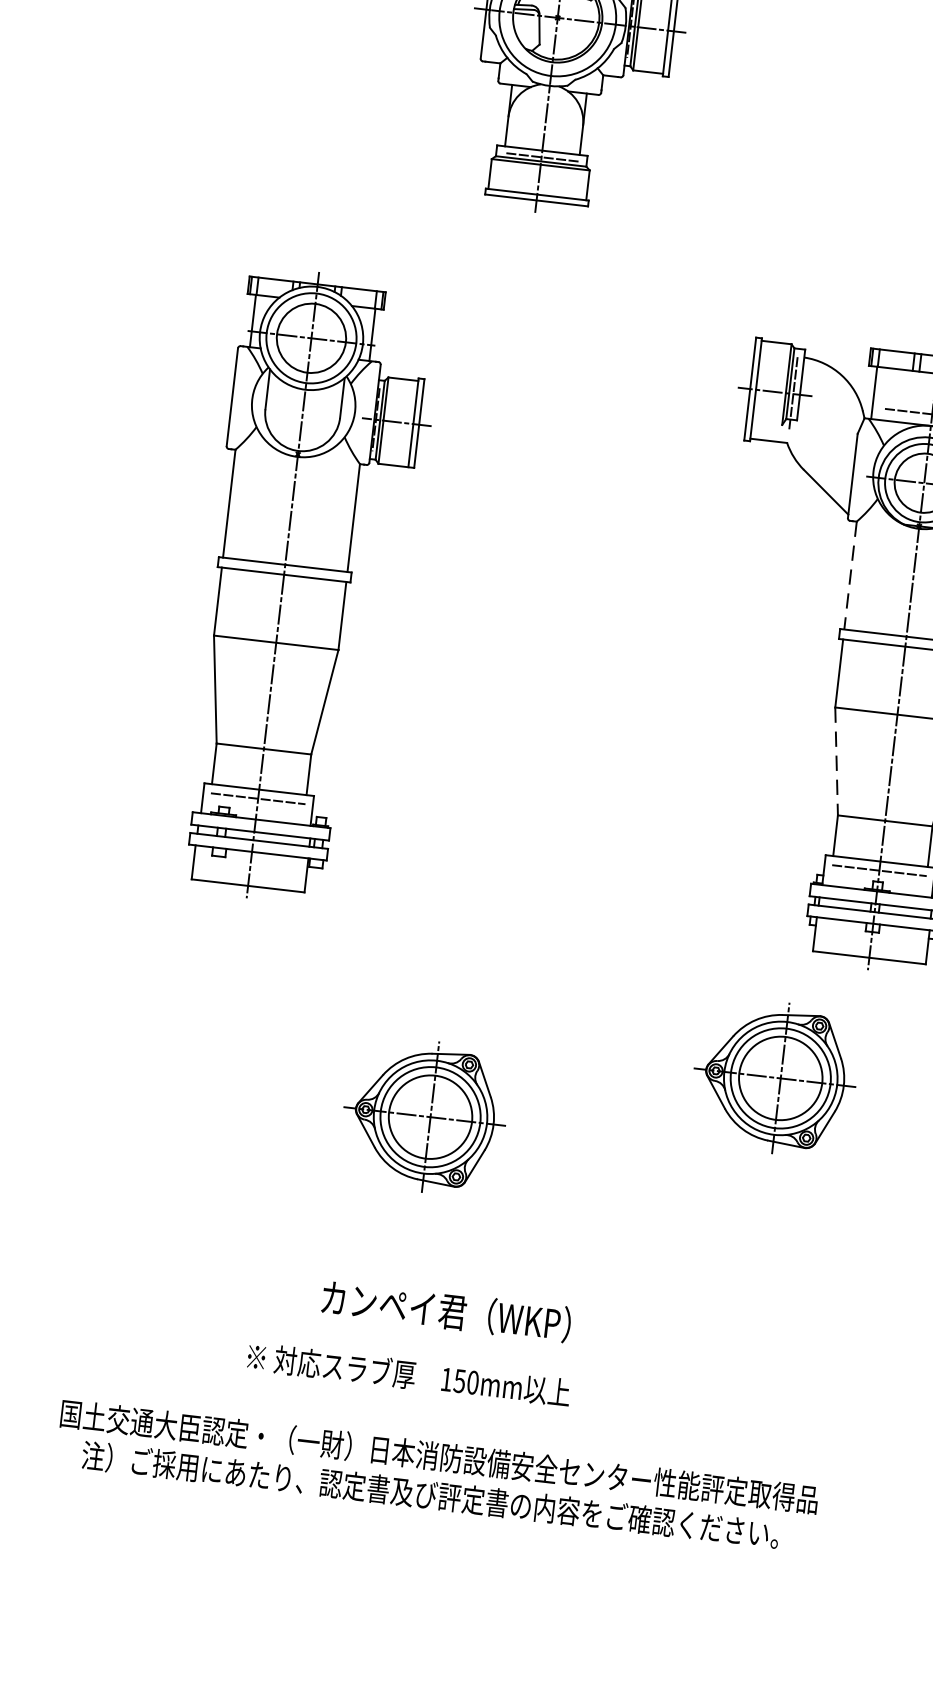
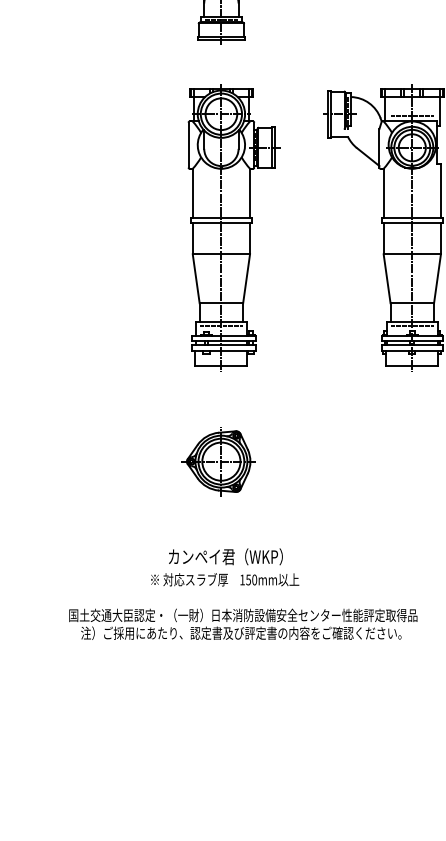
line: (850, 575) -> (383, 193), dashed -> solid
part: (309, 587) -> (233, 227), moved
line: (837, 760) -> (387, 278), dashed -> solid
part: (774, 1077) -> (375, 425), removed
text: (445, 1310) -> (225, 556), moved

